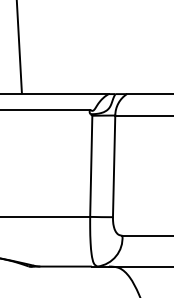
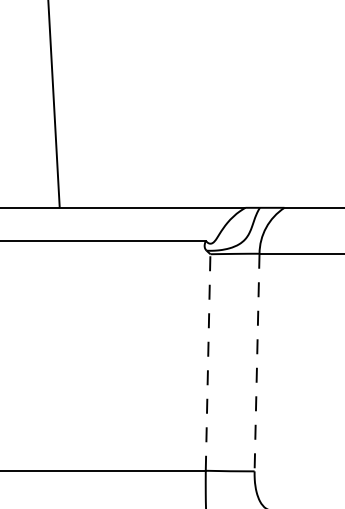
line: (91, 166) -> (208, 362), solid -> dashed
line: (114, 166) -> (257, 362), solid -> dashed

